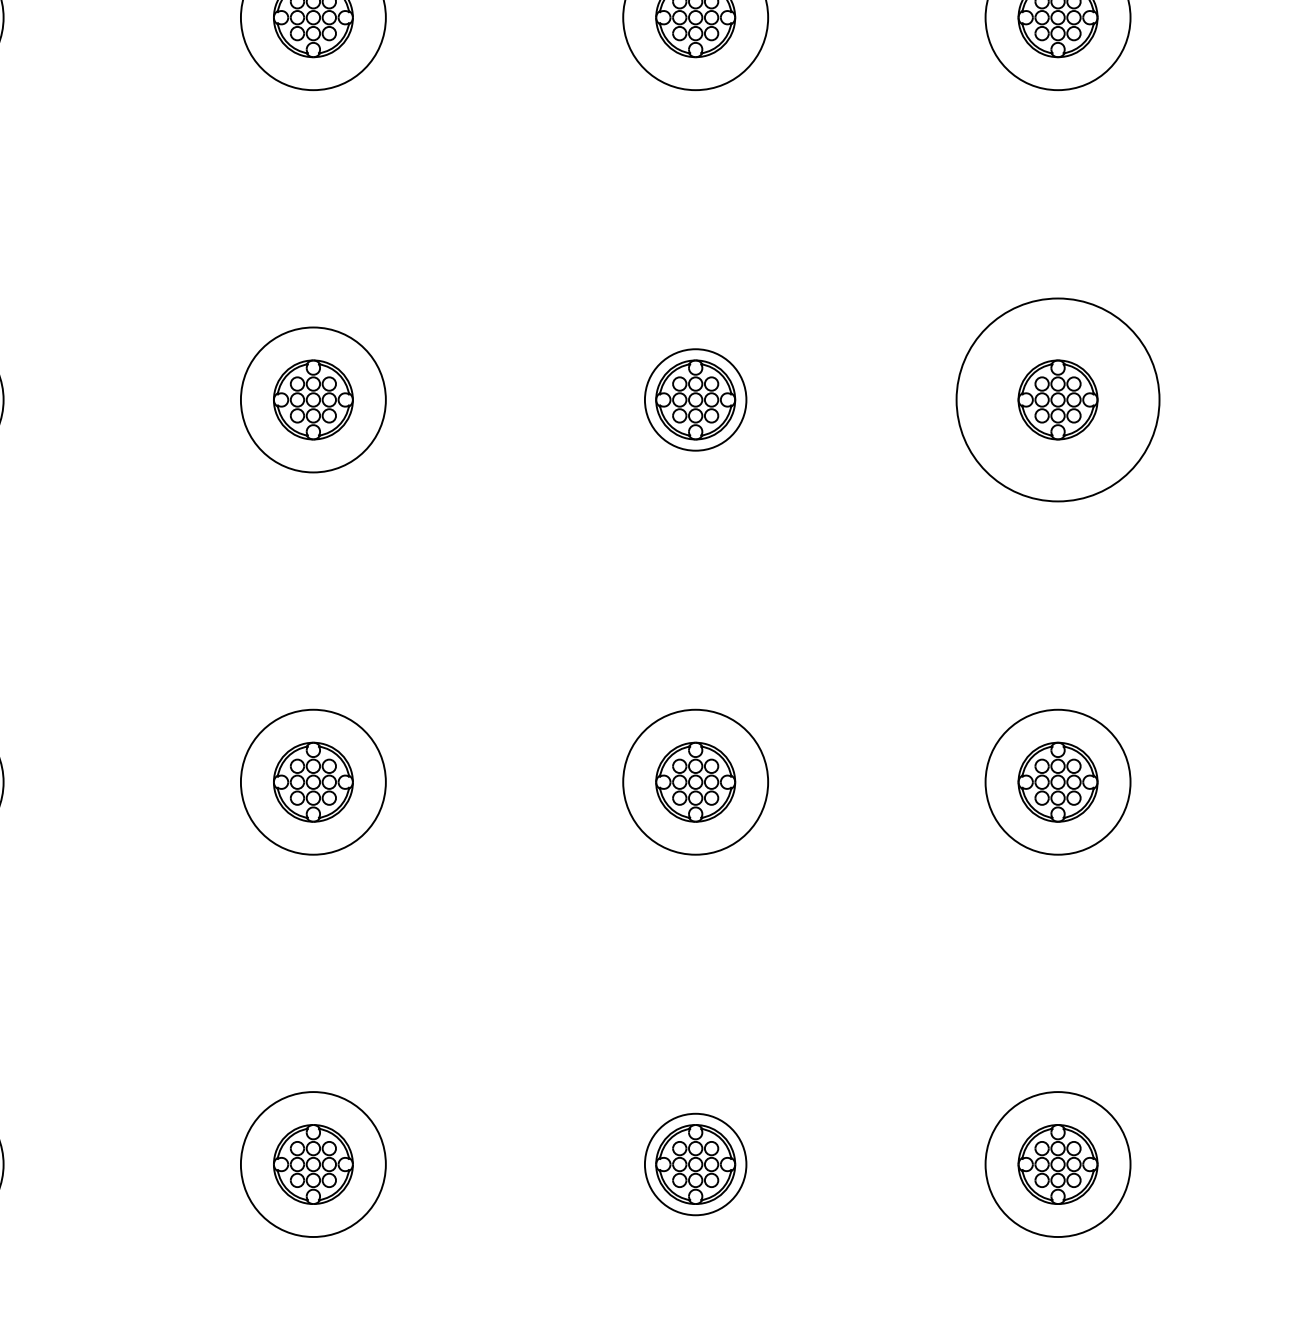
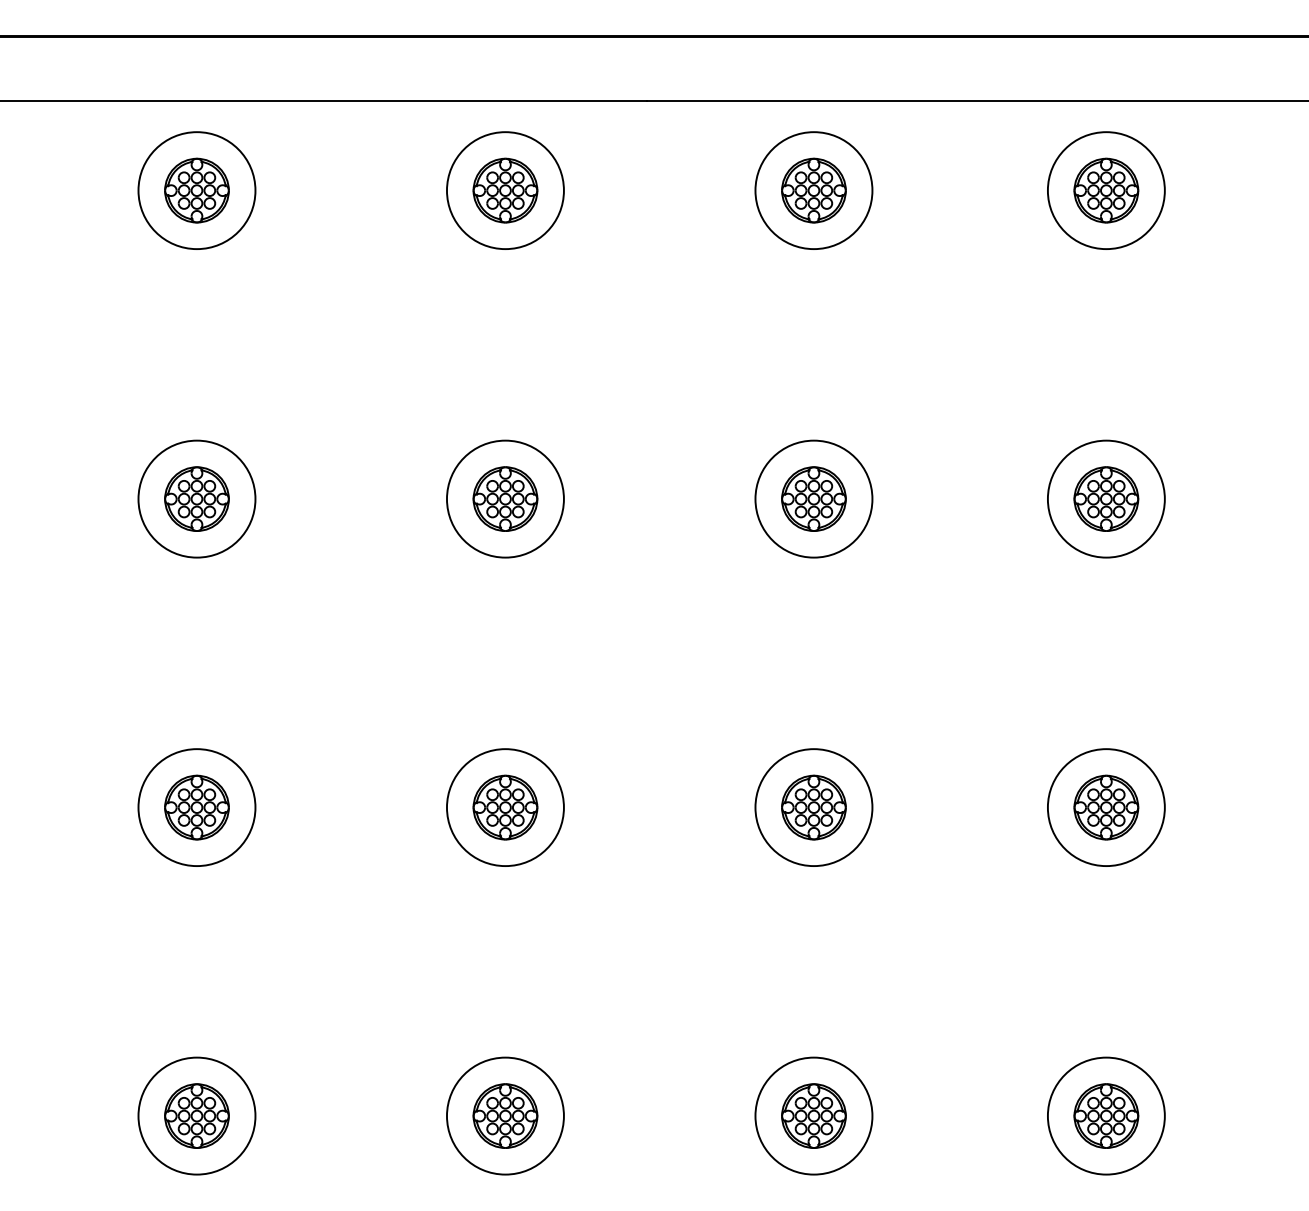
circle: (695, 399) -> (813, 498), size x1.43
circle: (1056, 399) -> (1105, 498), size x0.71
circle: (695, 1163) -> (813, 1115), size x1.43

